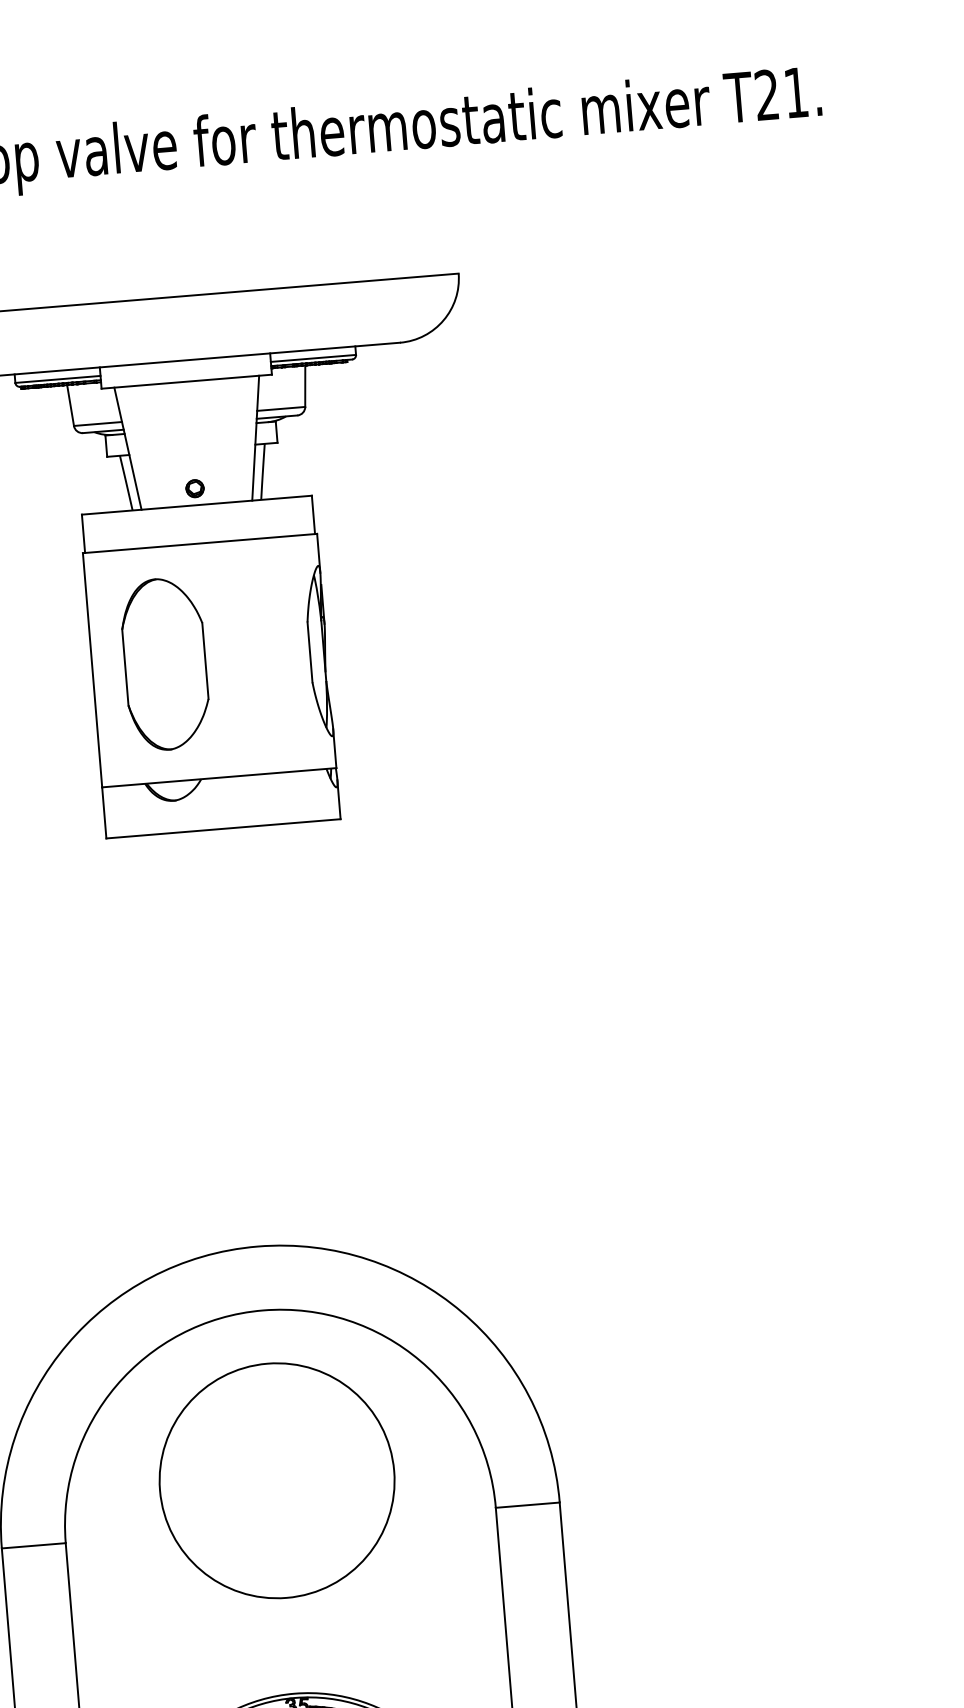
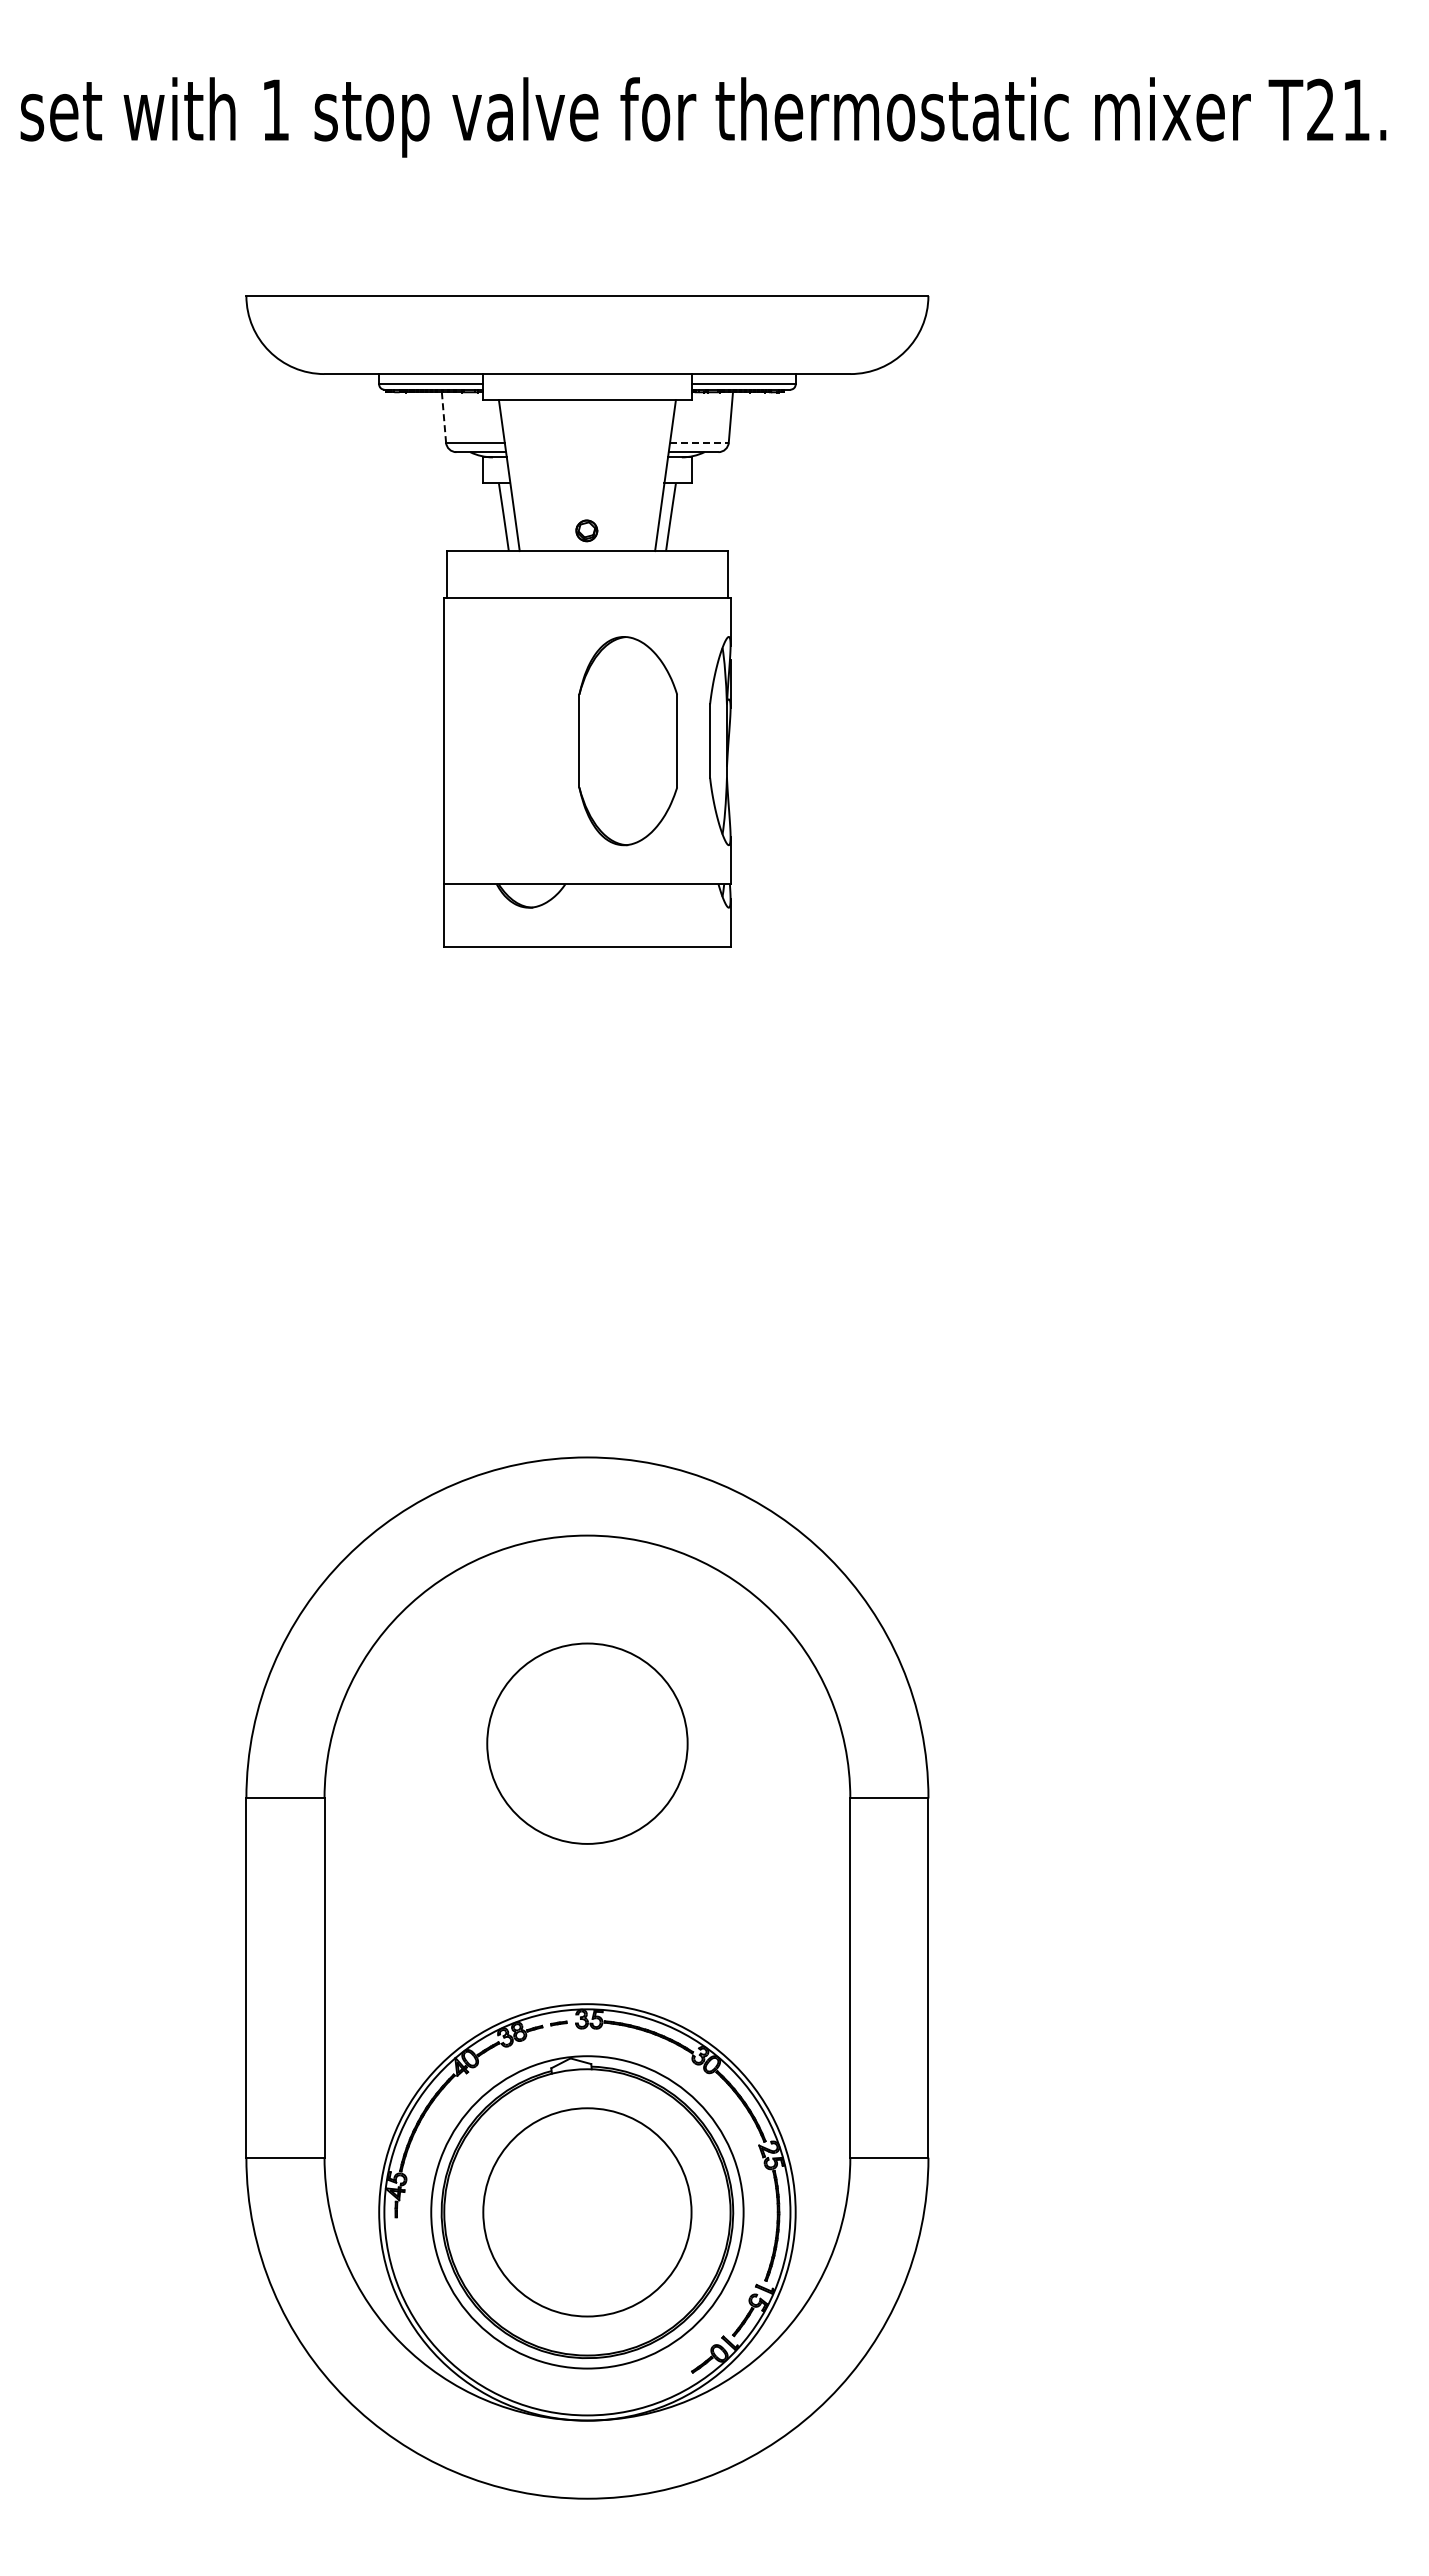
line: (71, 405) -> (444, 417), solid -> dashed
line: (281, 408) -> (699, 442), solid -> dashed
part: (164, 664) -> (627, 741), moved
circle: (277, 1480) -> (587, 1743), size x0.7

